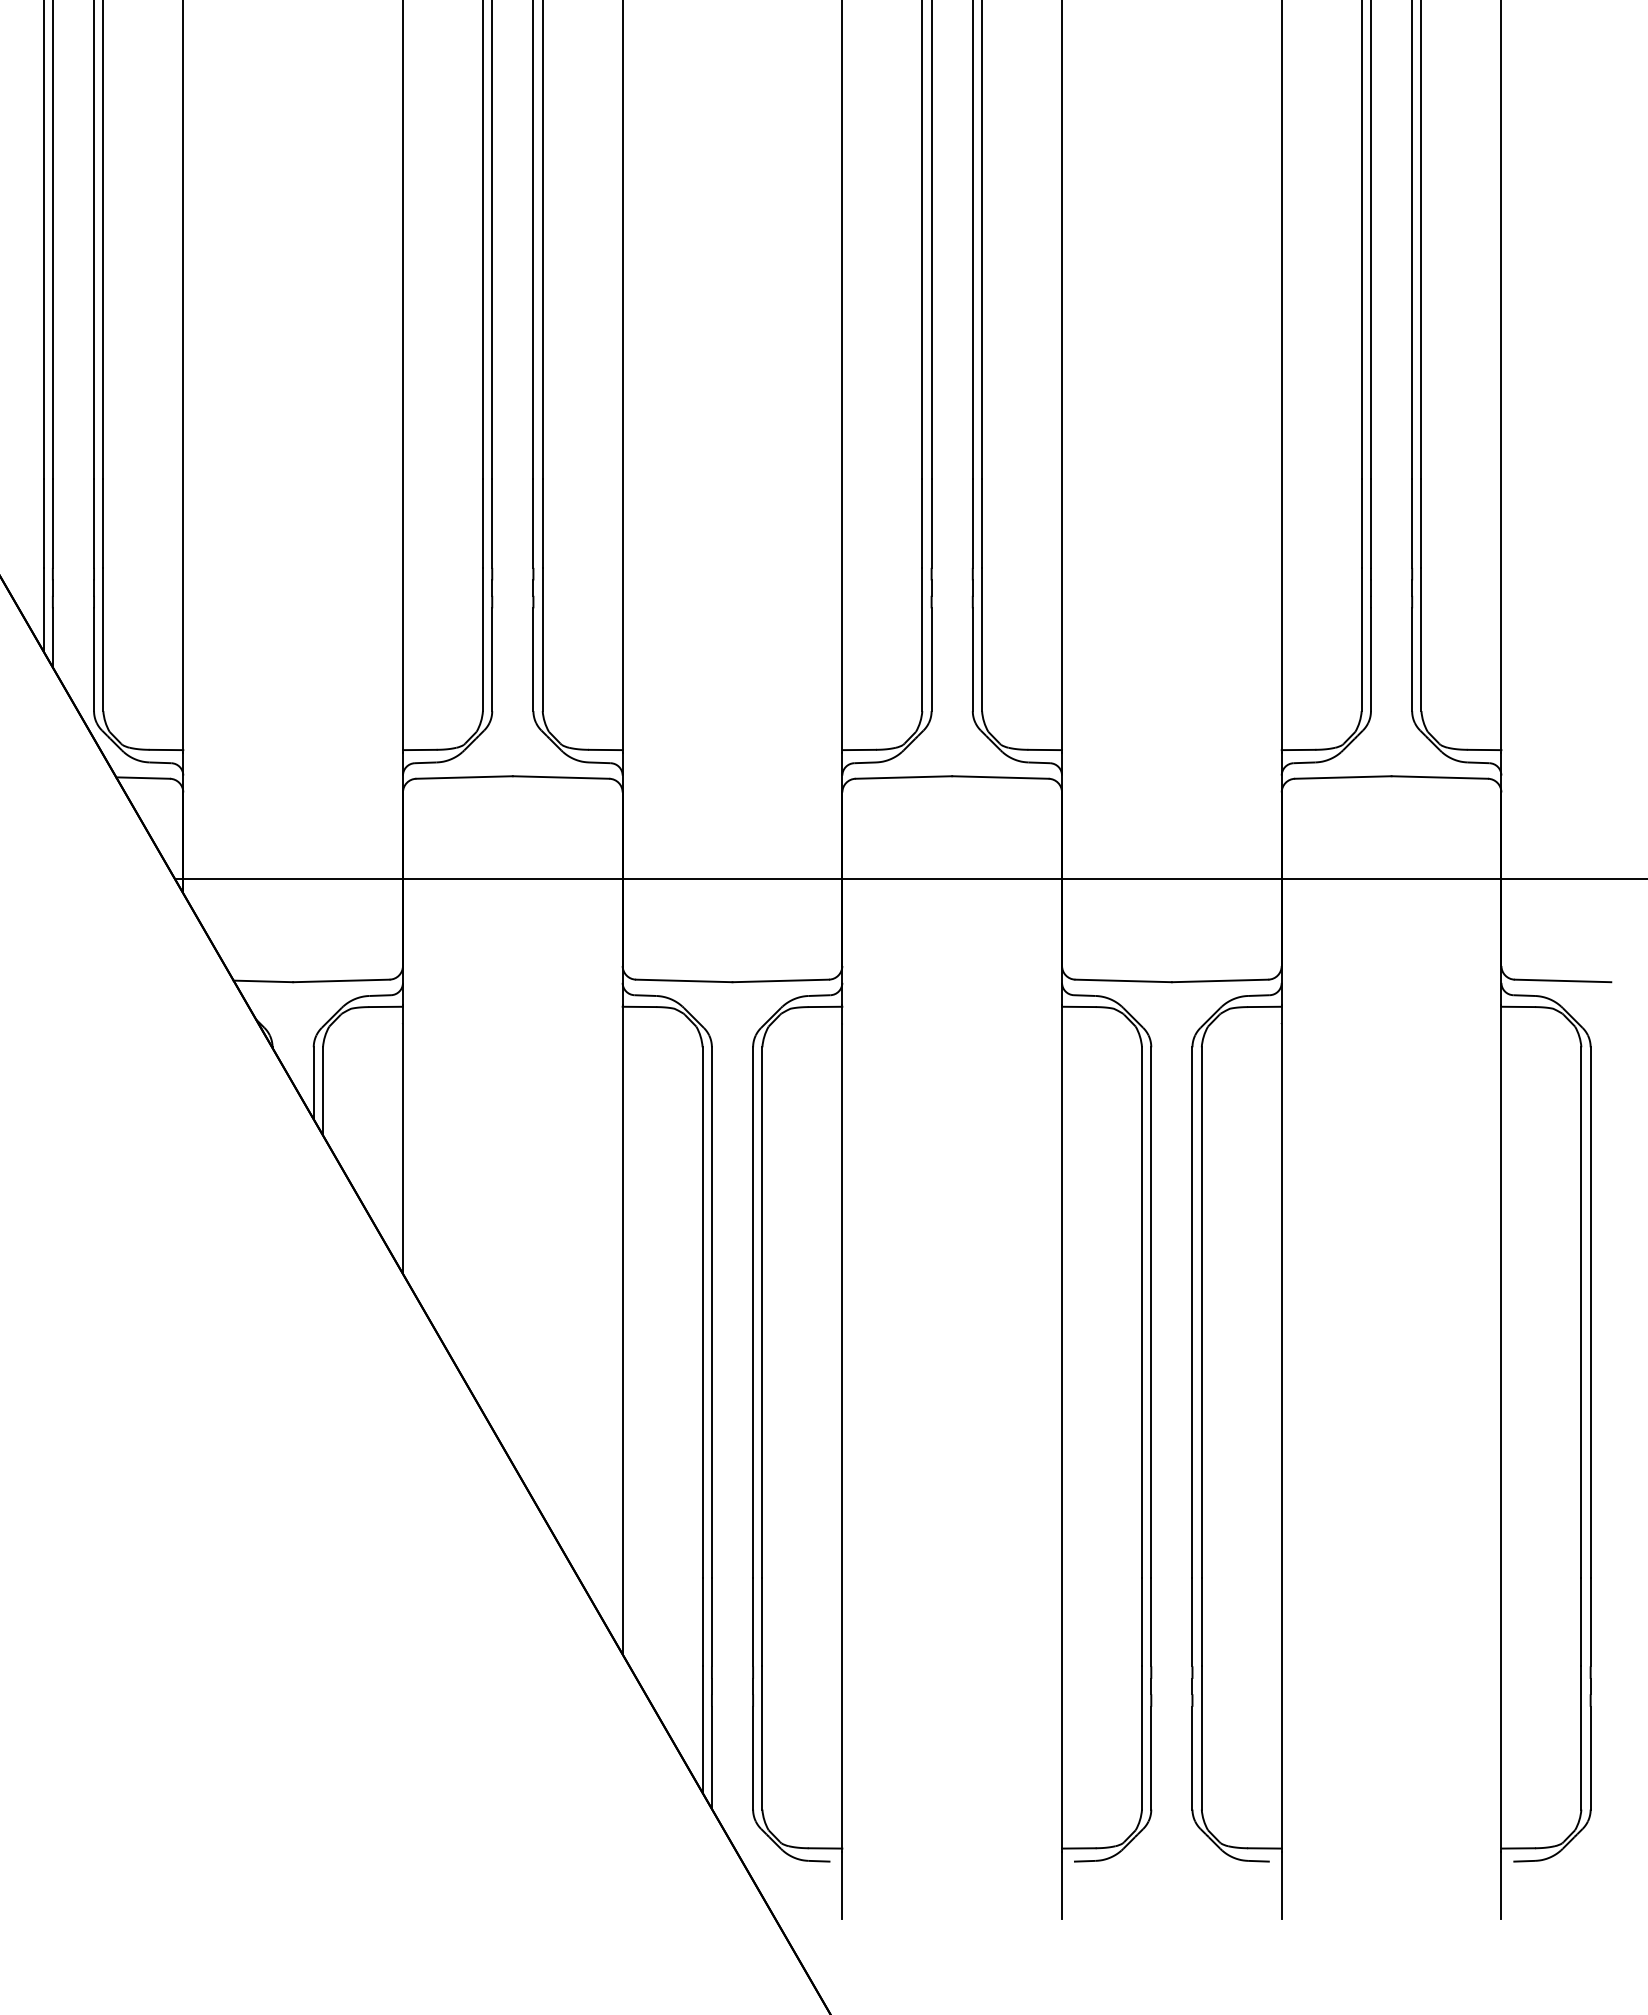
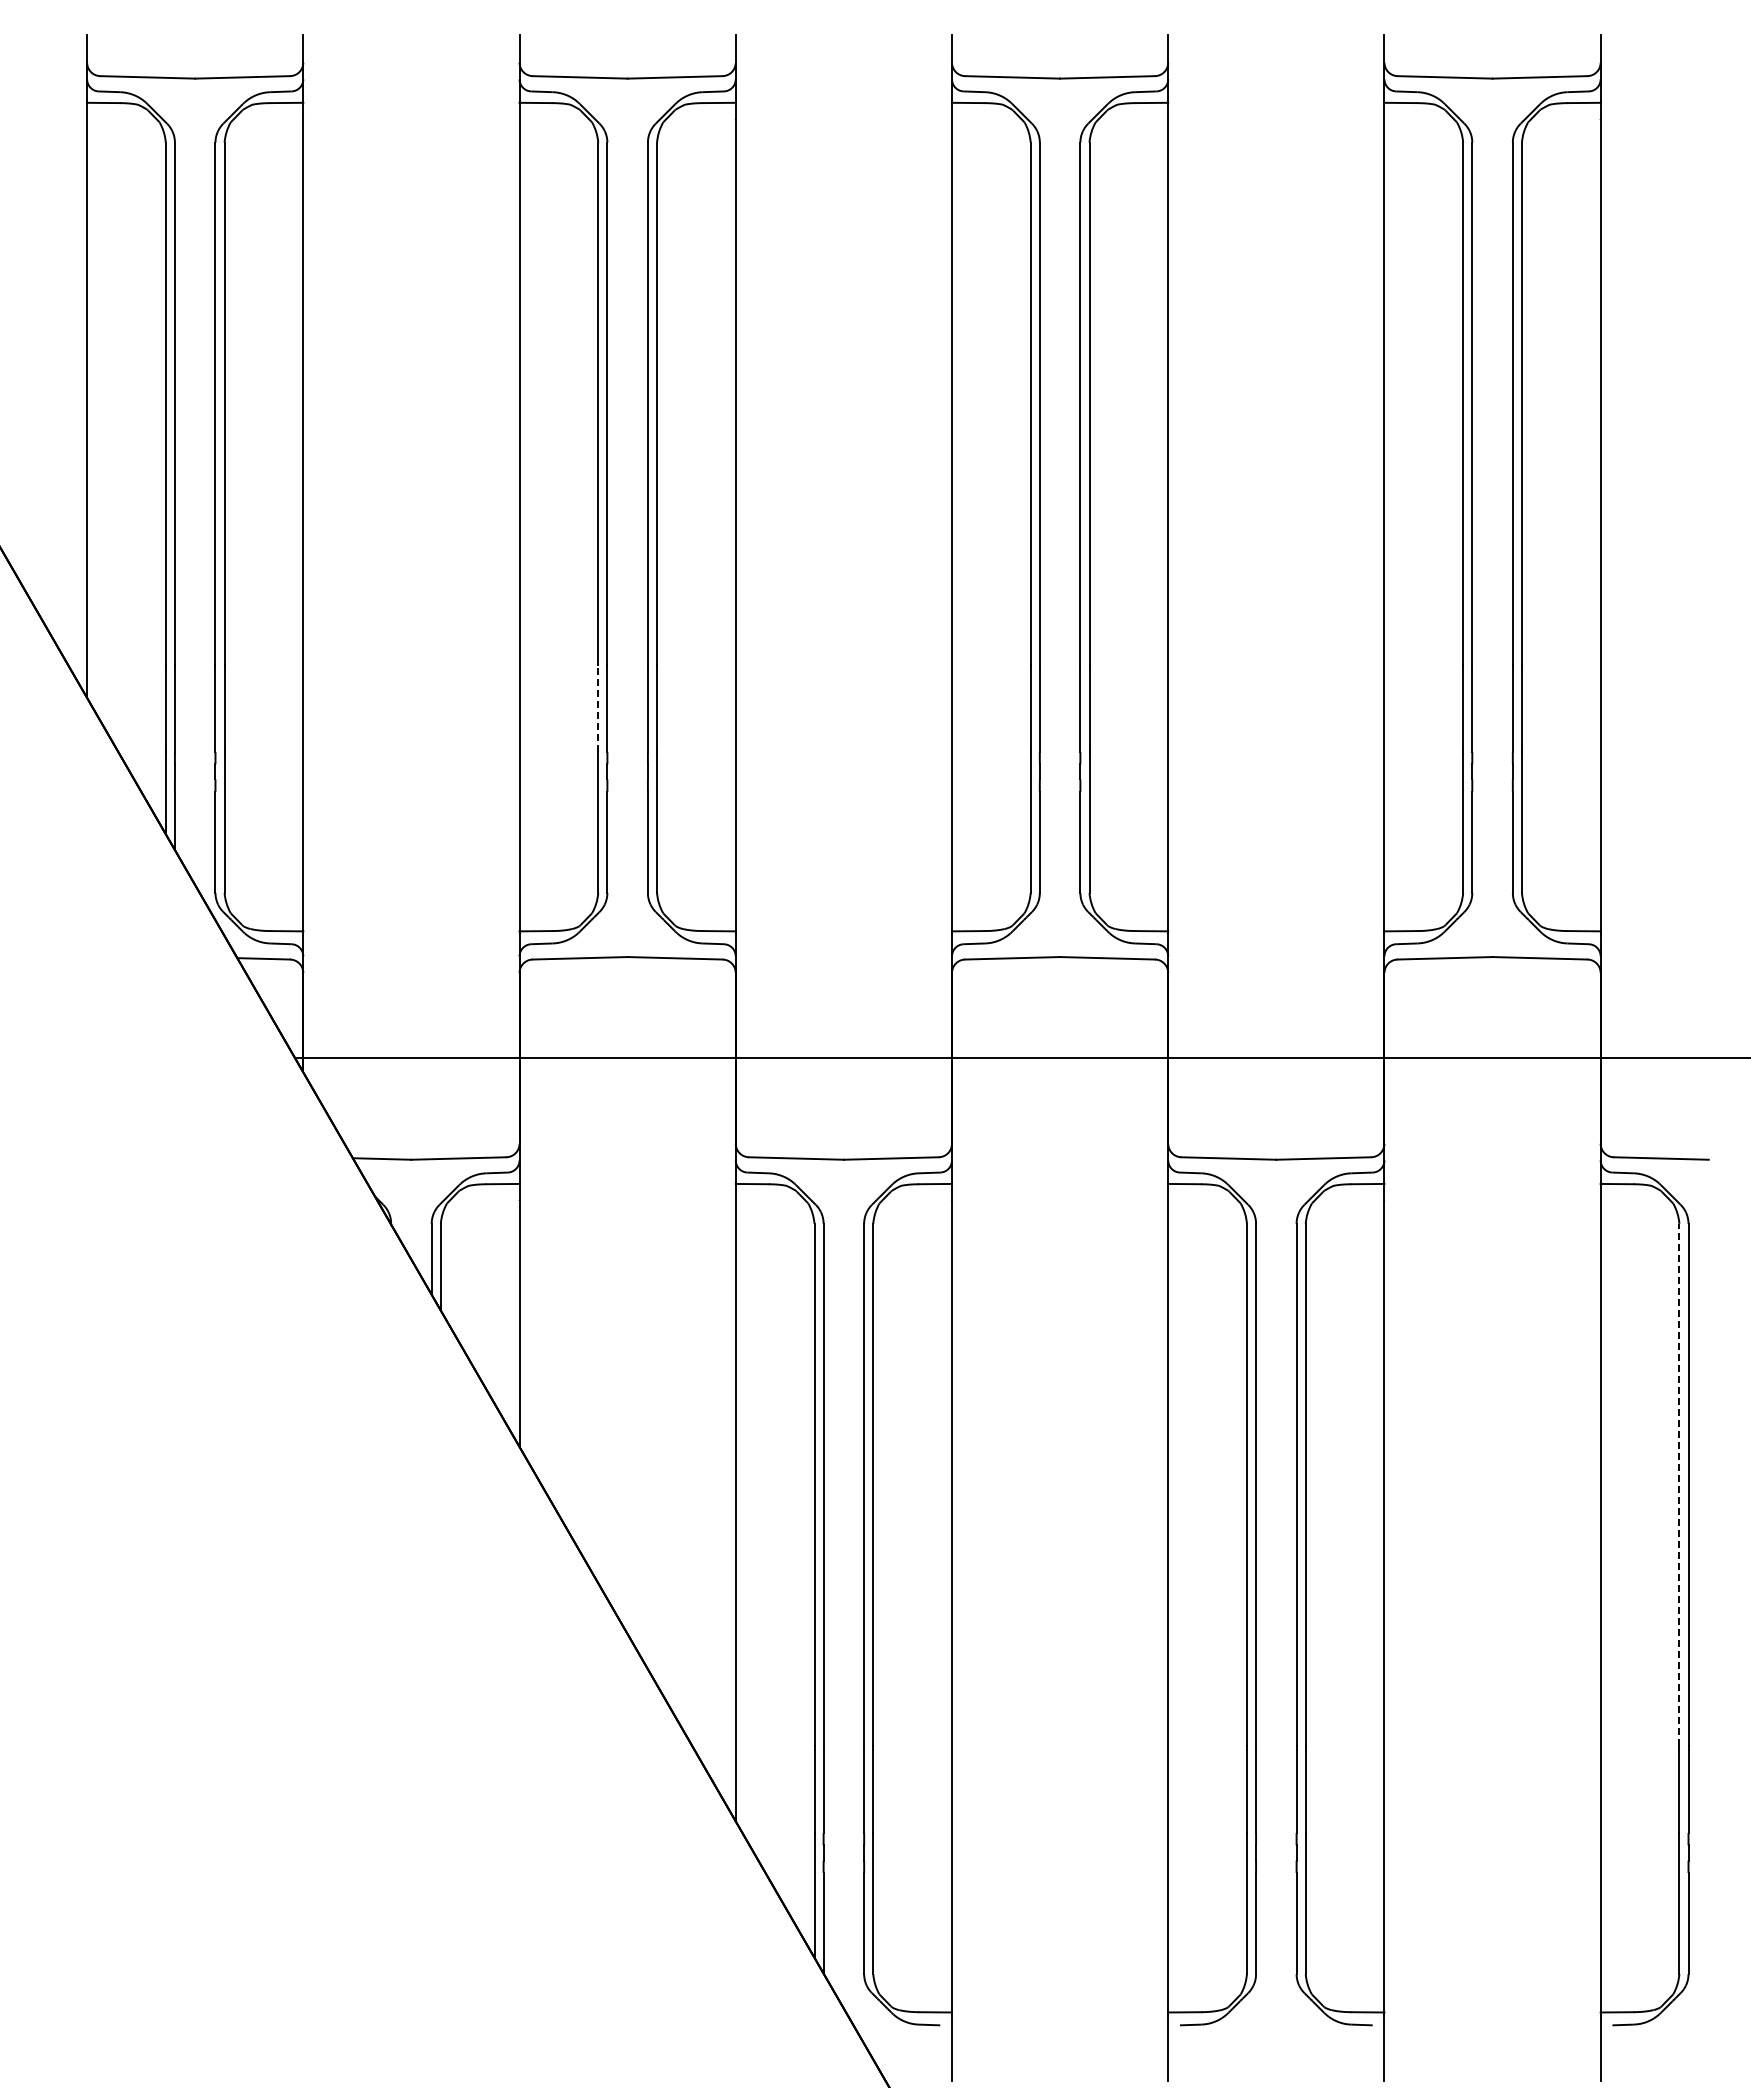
line: (483, 523) -> (598, 708), solid -> dashed
line: (1581, 1312) -> (1679, 1484), solid -> dashed

